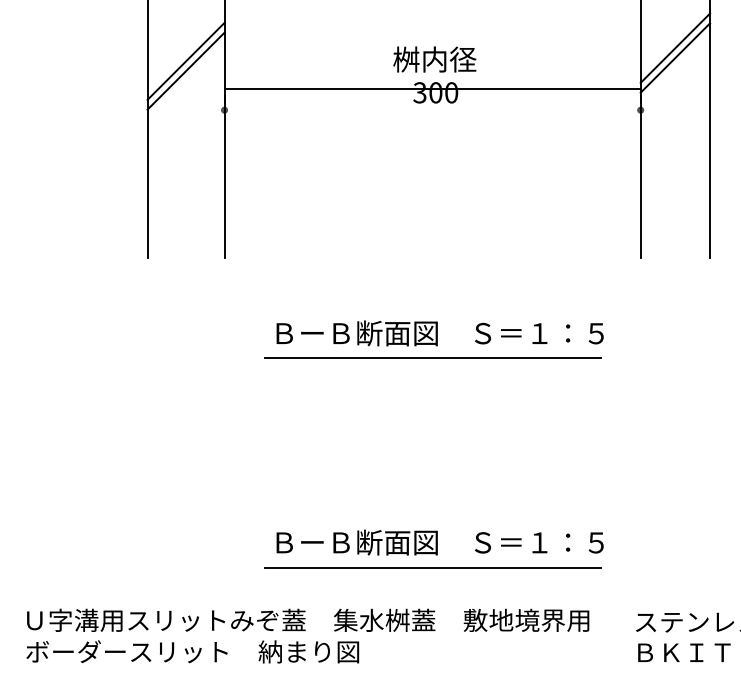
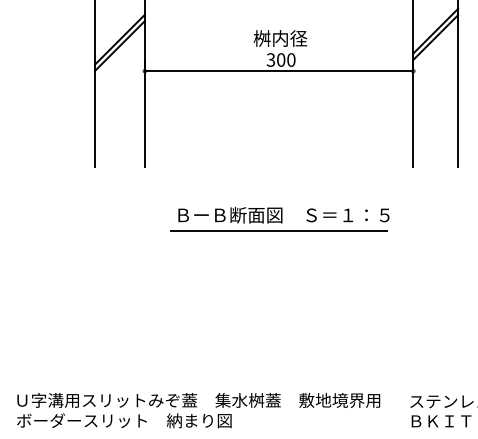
line: (431, 88) -> (278, 71), moved
part: (433, 547) -> (279, 353), removed

